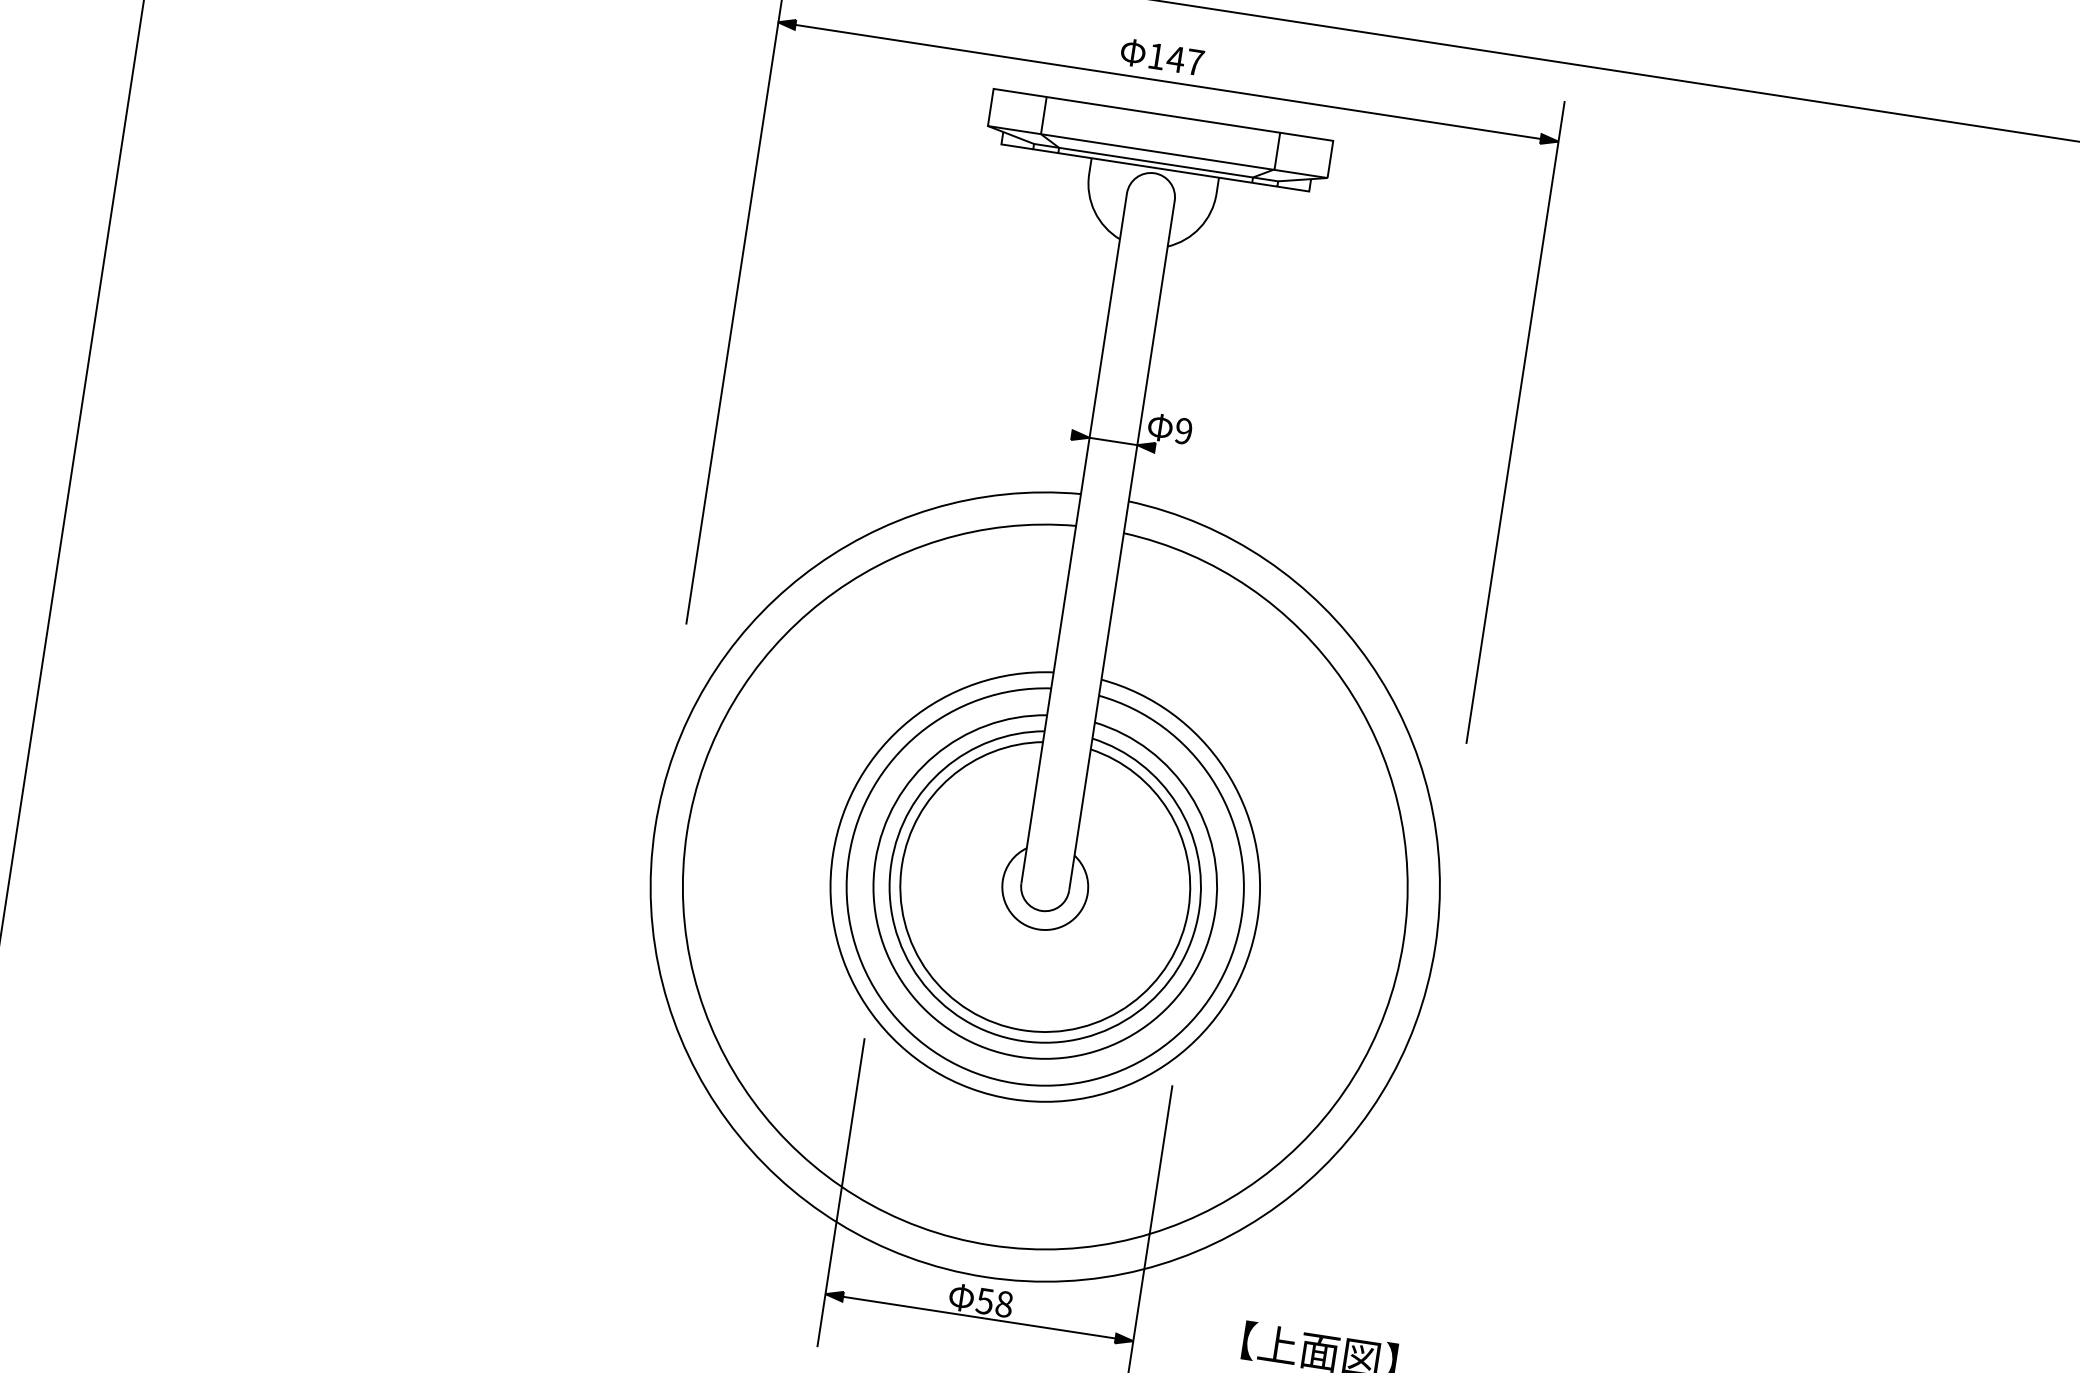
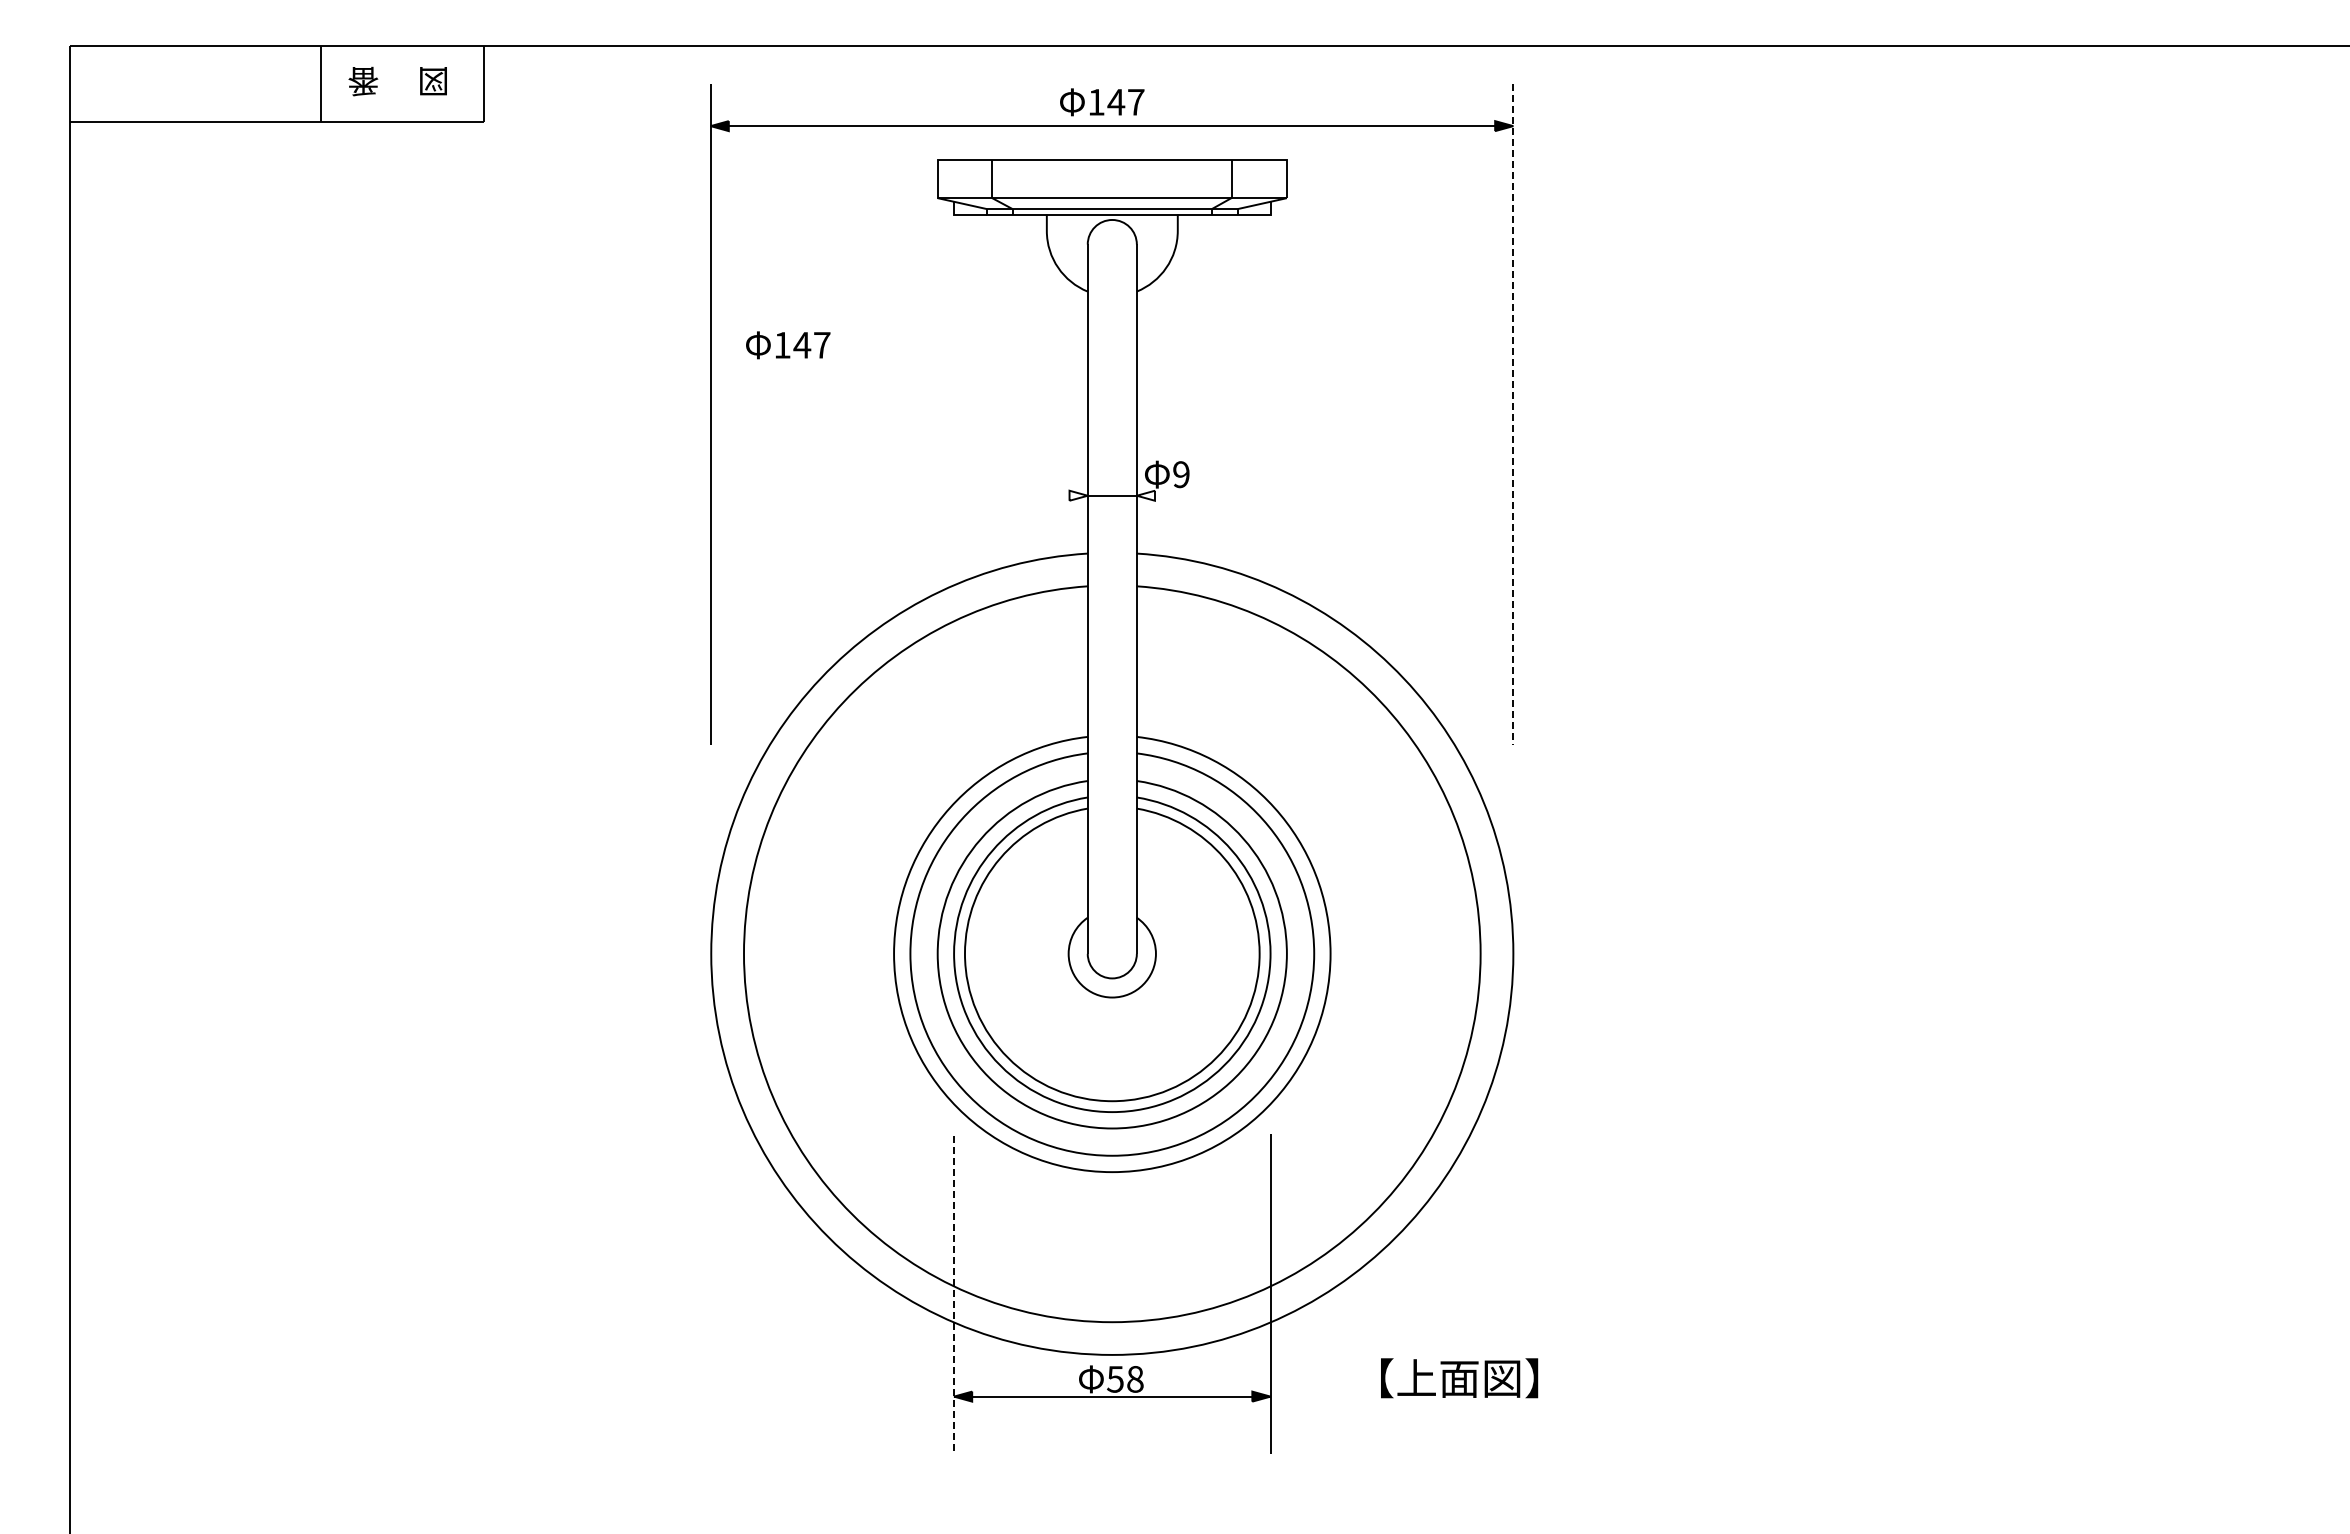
part: (820, 247) -> (788, 345), added
line: (1515, 422) -> (1513, 414), solid -> dashed
fill: (1080, 436) -> (1078, 495), removed
fill: (1145, 446) -> (1145, 495), removed
line: (841, 1192) -> (954, 1292), solid -> dashed

